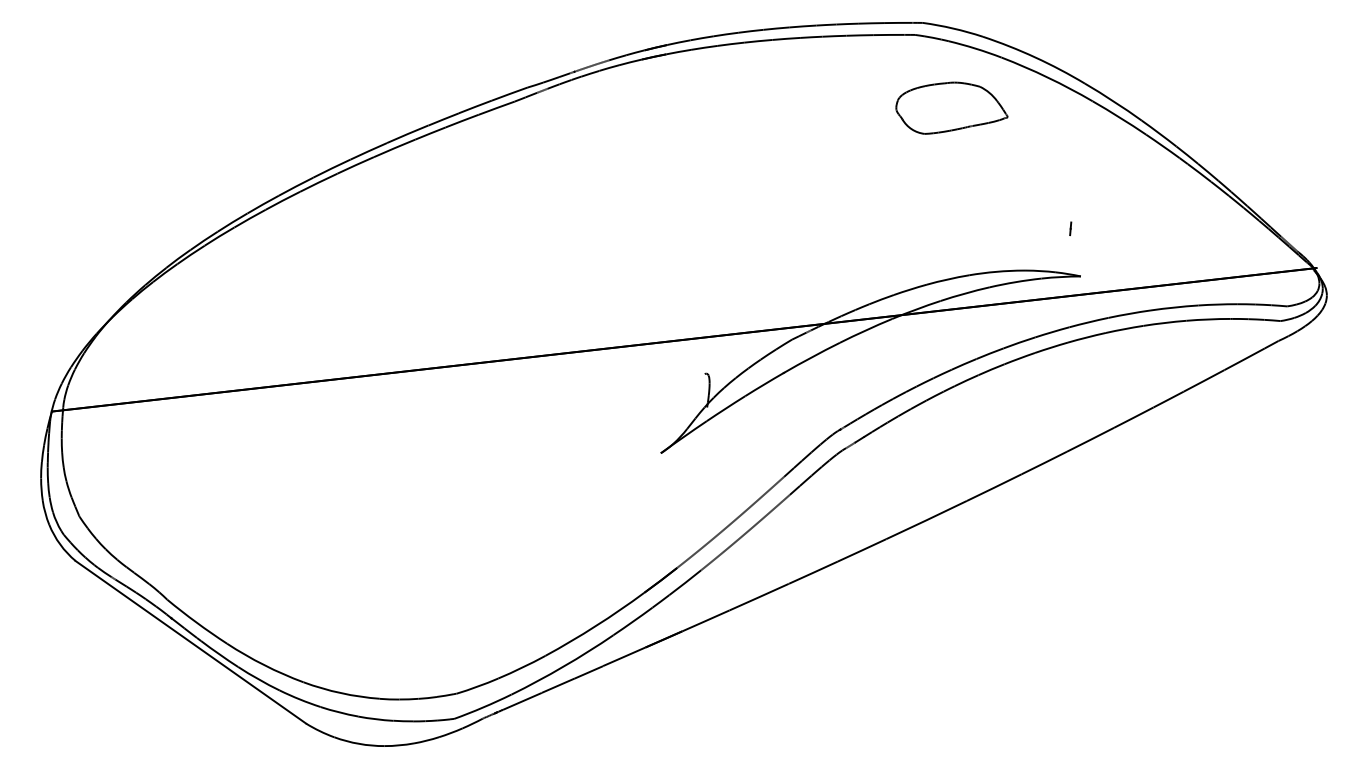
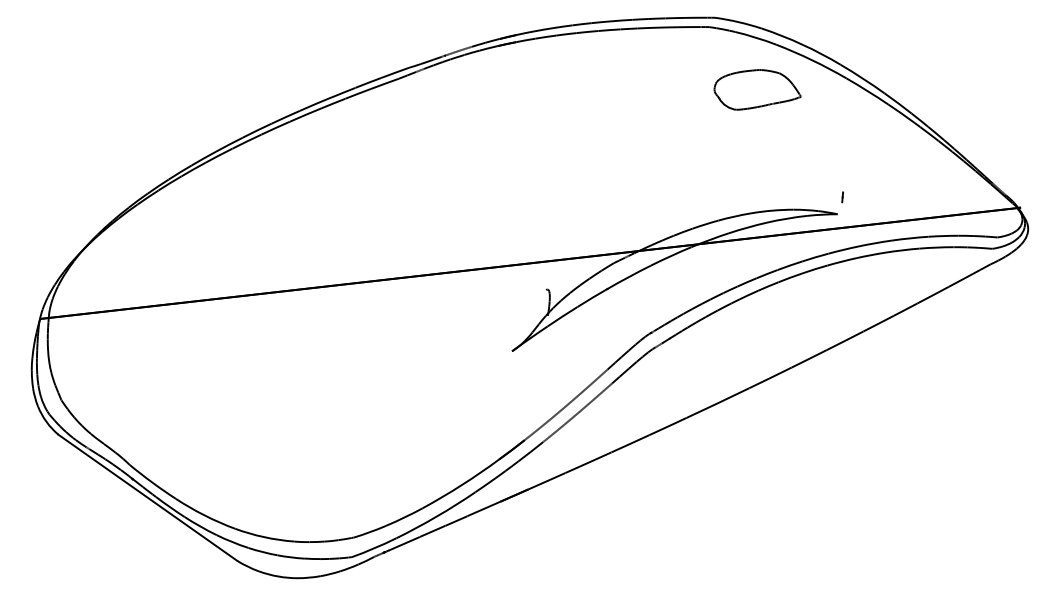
part: (951, 107) -> (757, 89), moved
part: (1070, 229) -> (842, 197), moved

